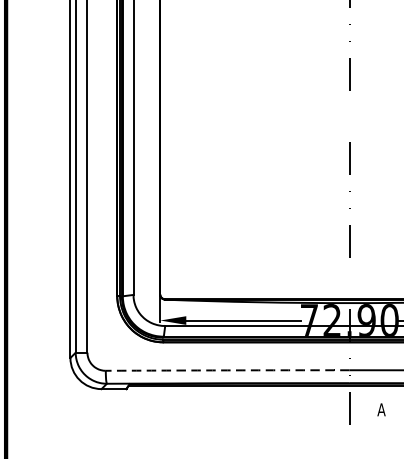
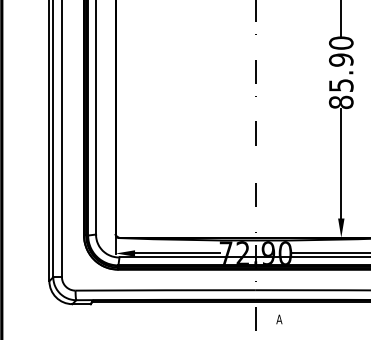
arc: (227, 370) -> (165, 290), dashed -> solid

